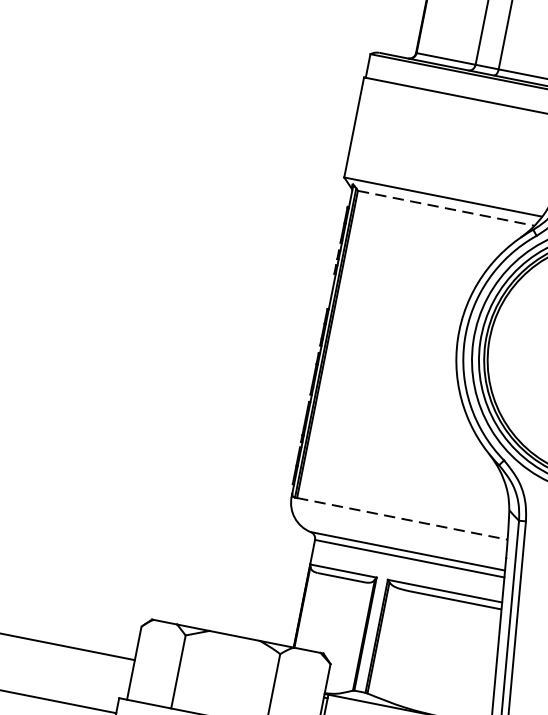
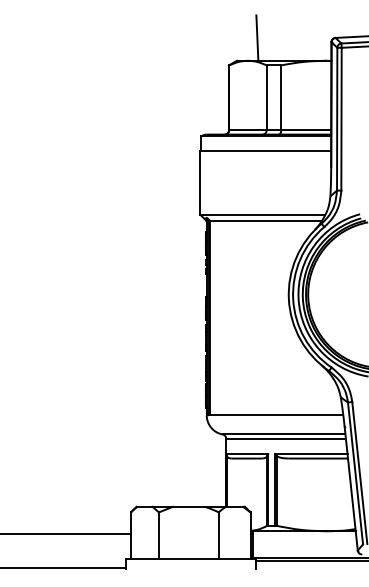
line: (445, 208) -> (265, 221), dashed -> solid
line: (401, 518) -> (276, 415), dashed -> solid

